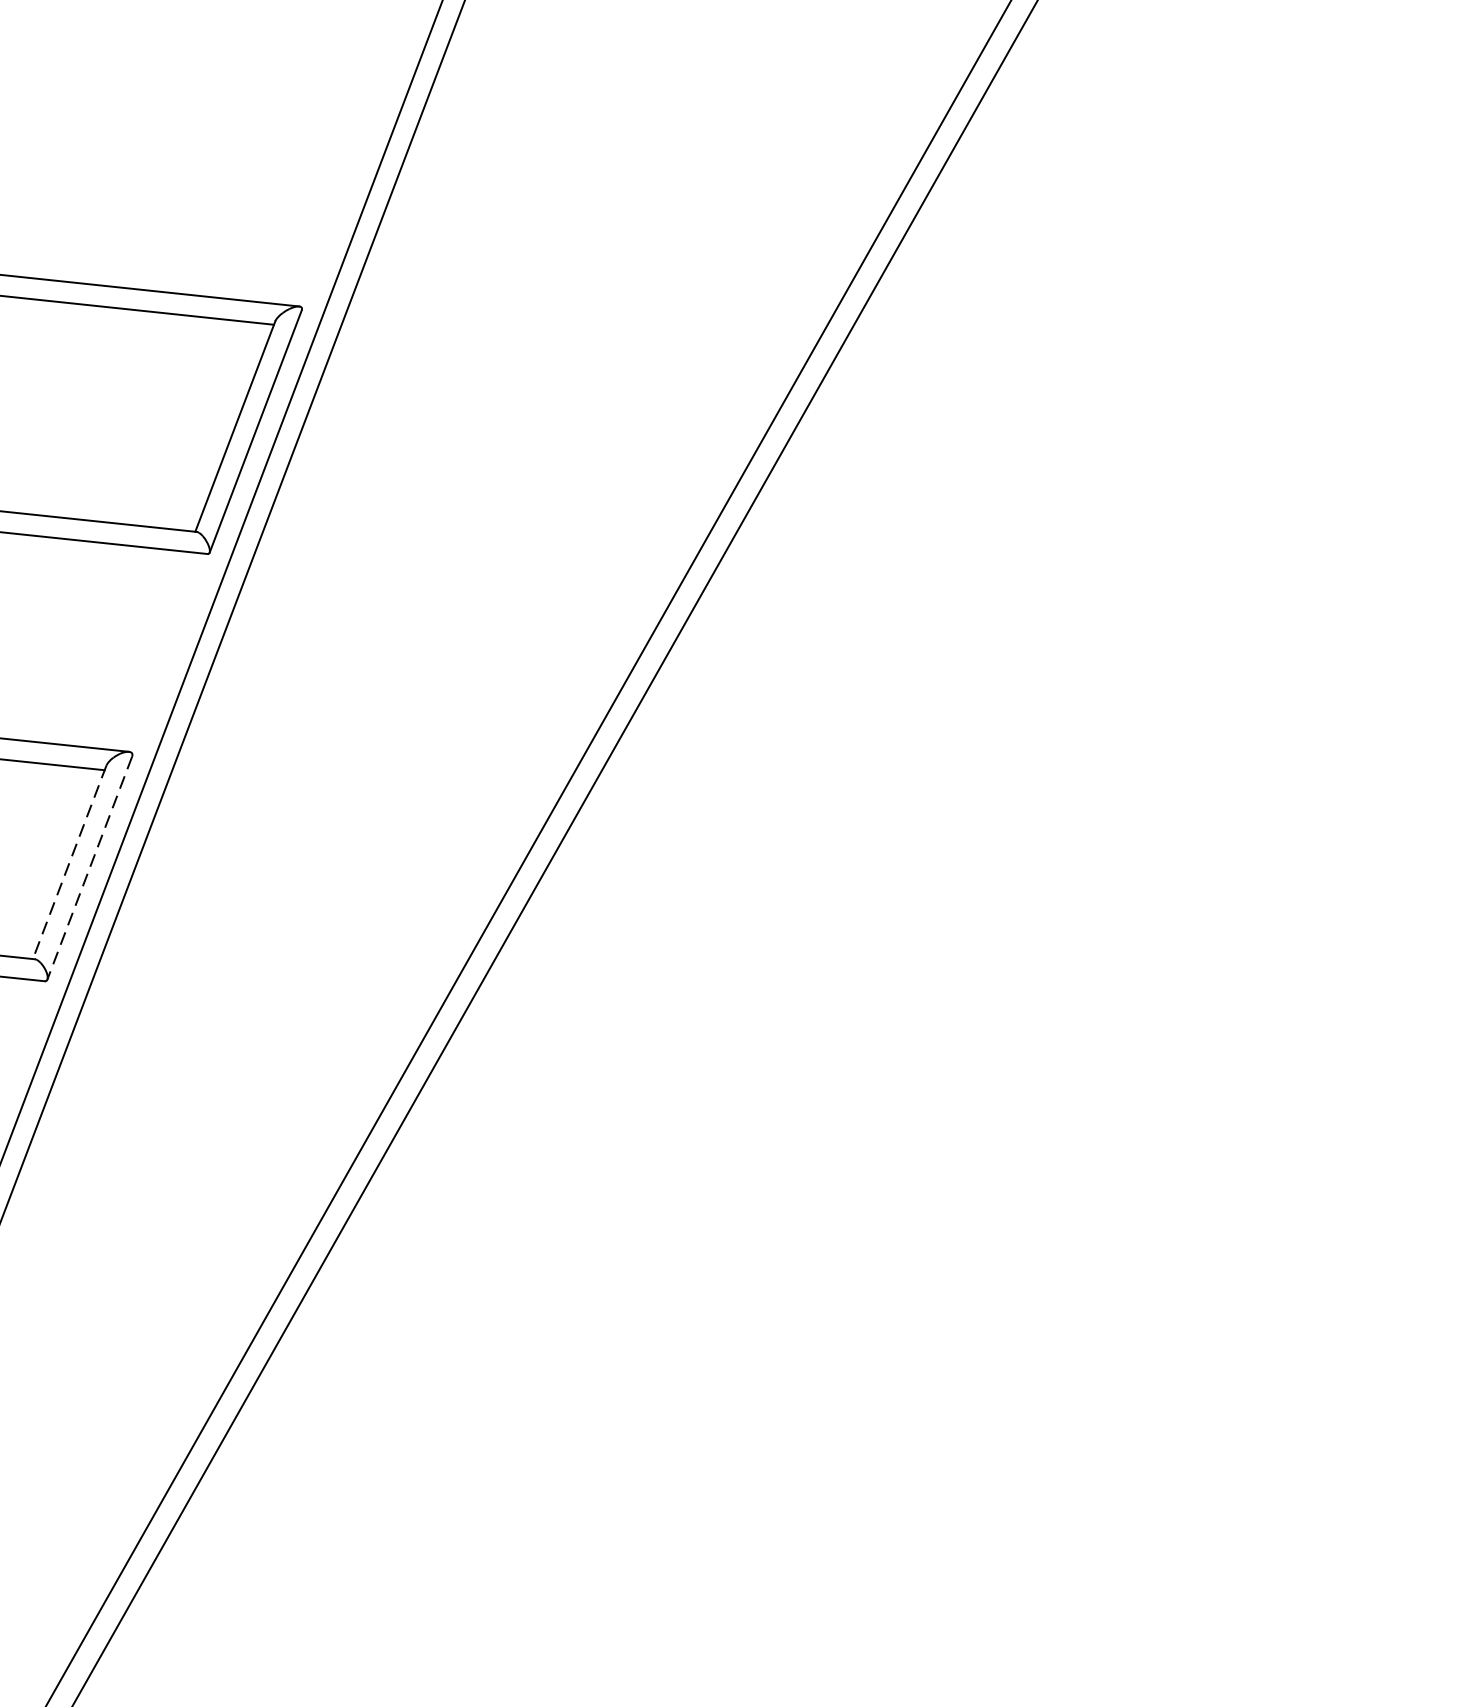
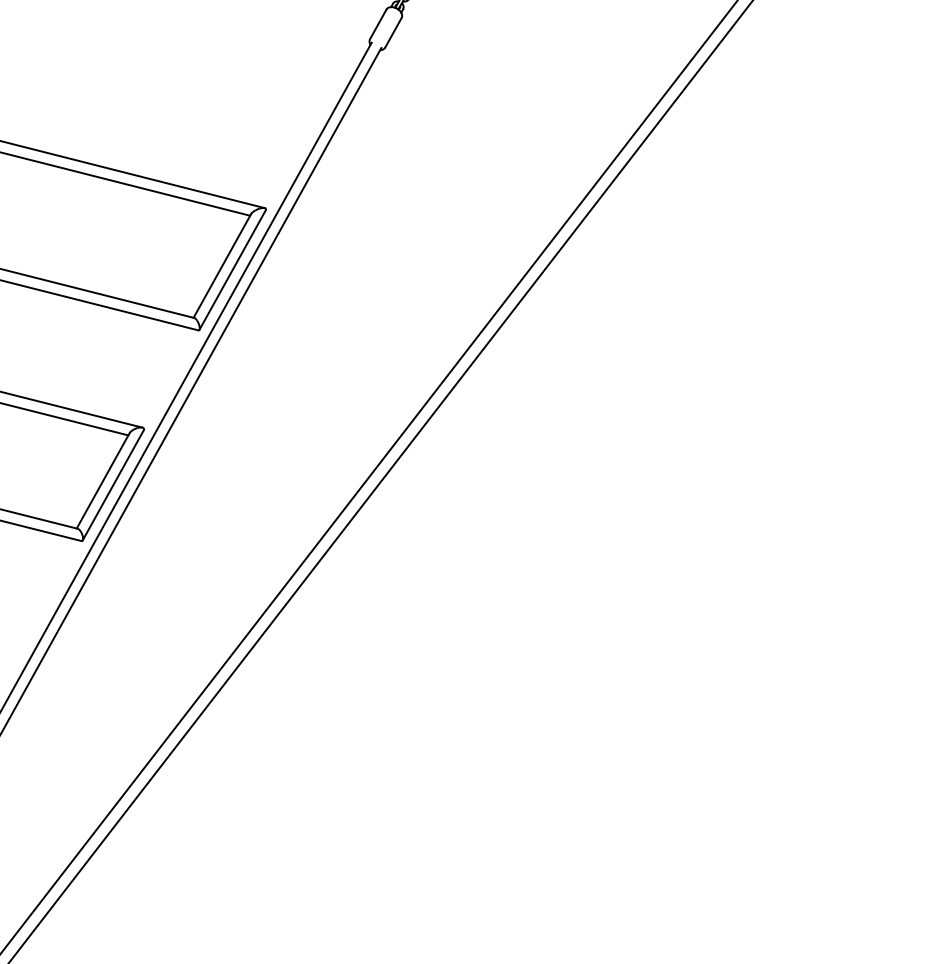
line: (68, 863) -> (102, 481), dashed -> solid
line: (90, 868) -> (113, 485), dashed -> solid

